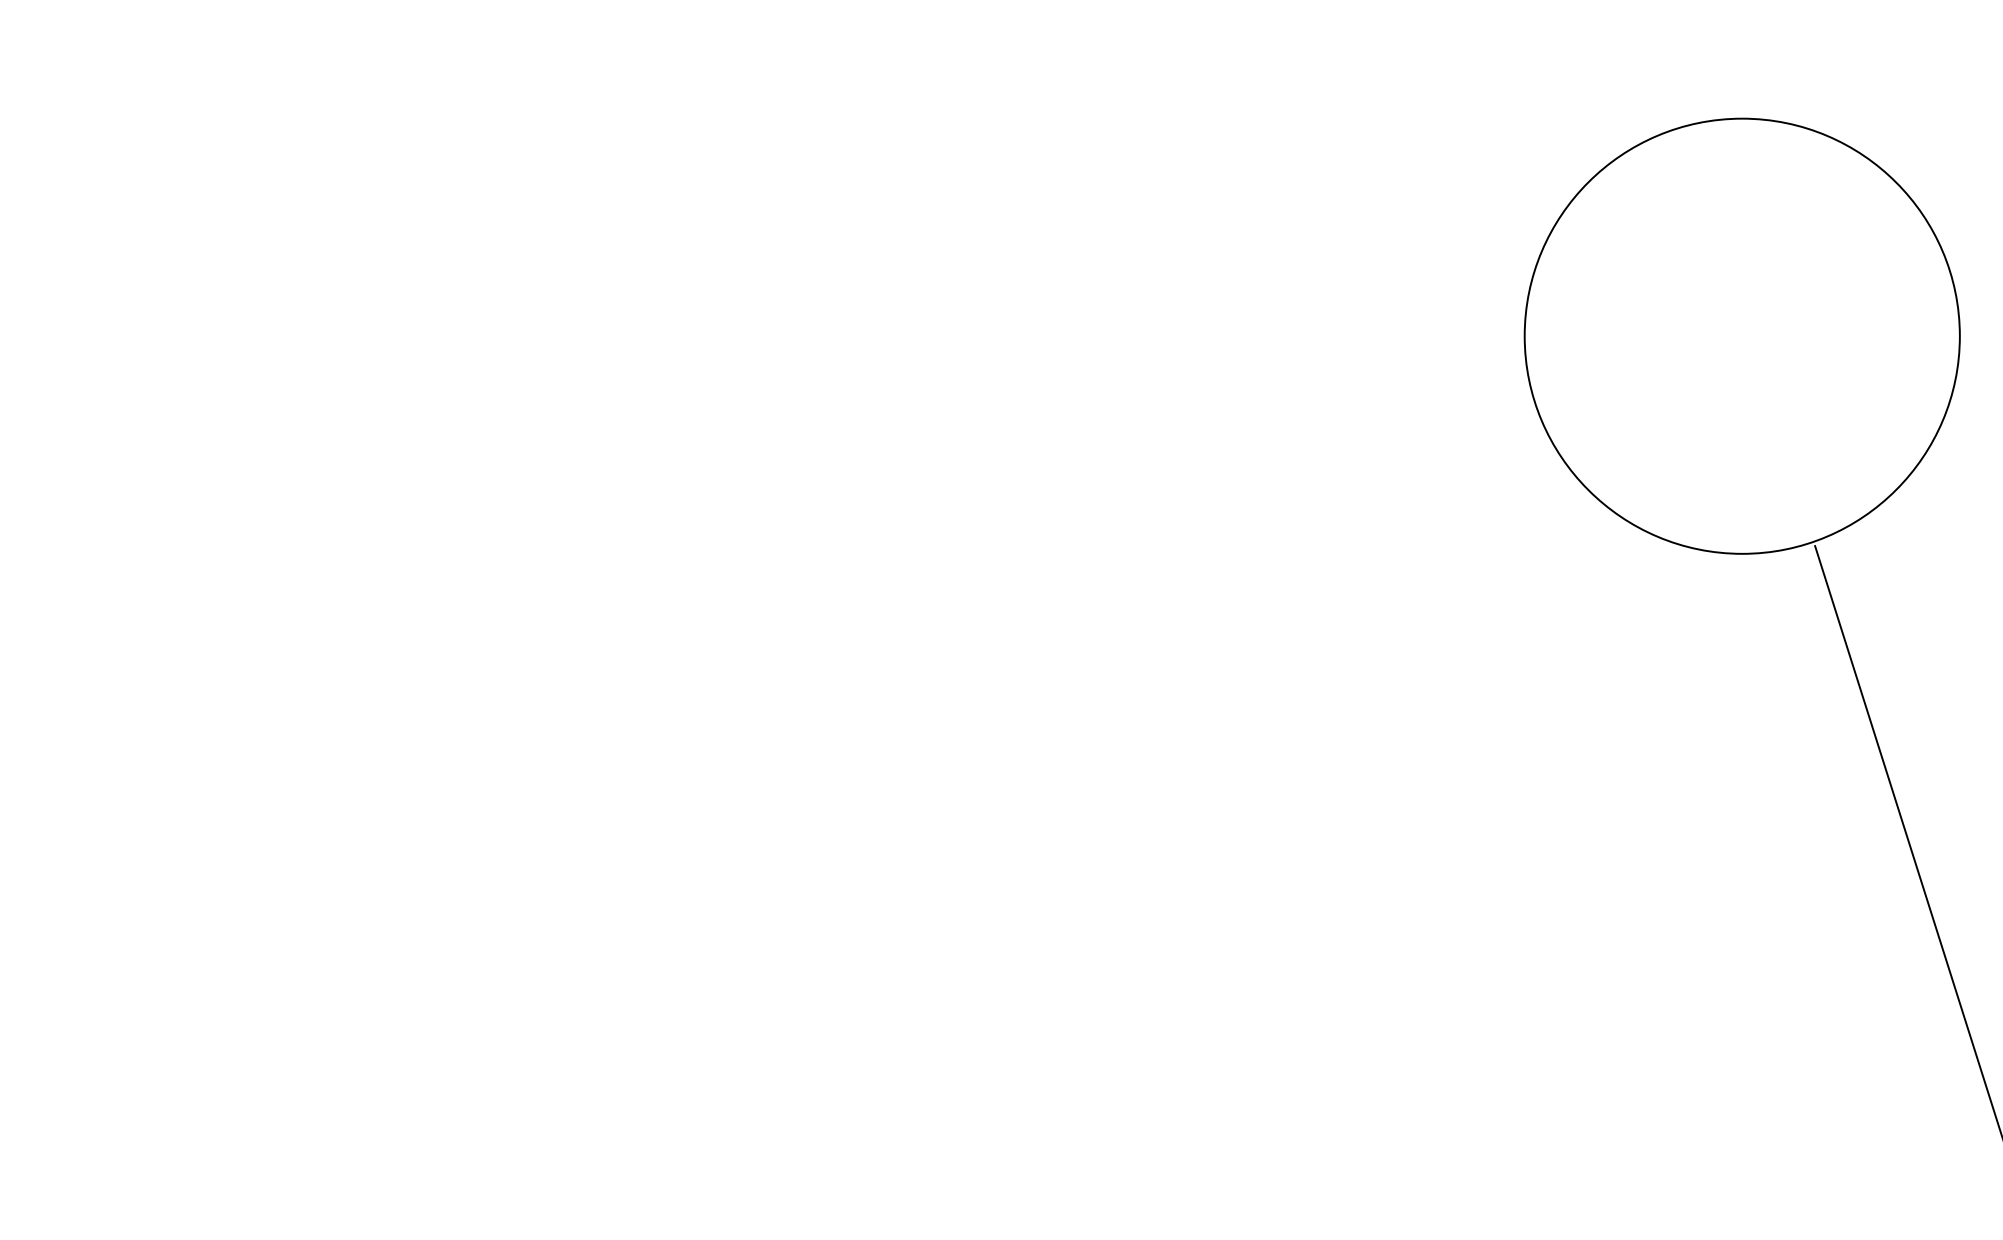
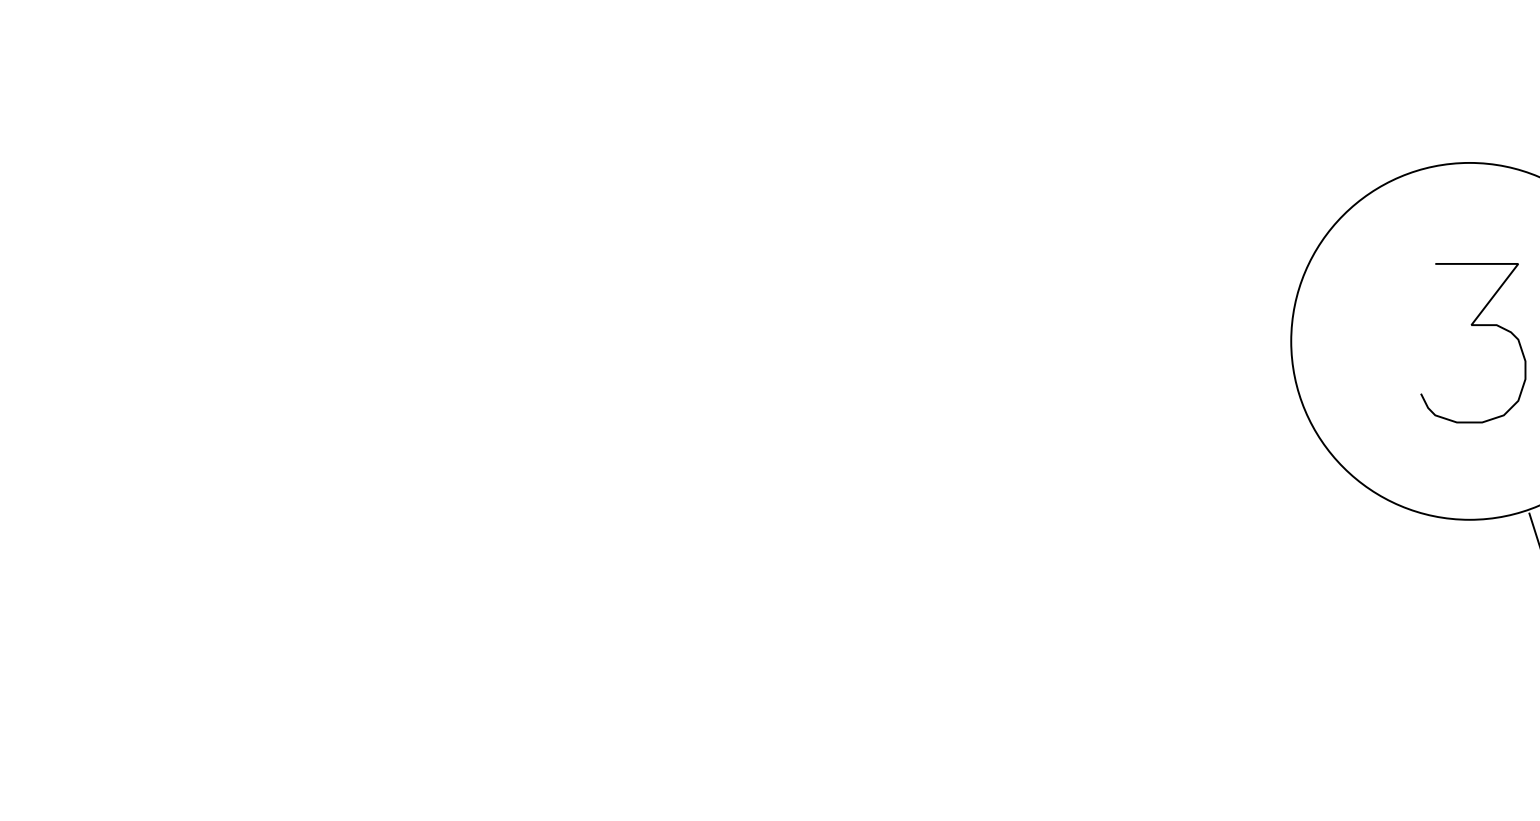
curve: (1746, 317) -> (1473, 325), added

